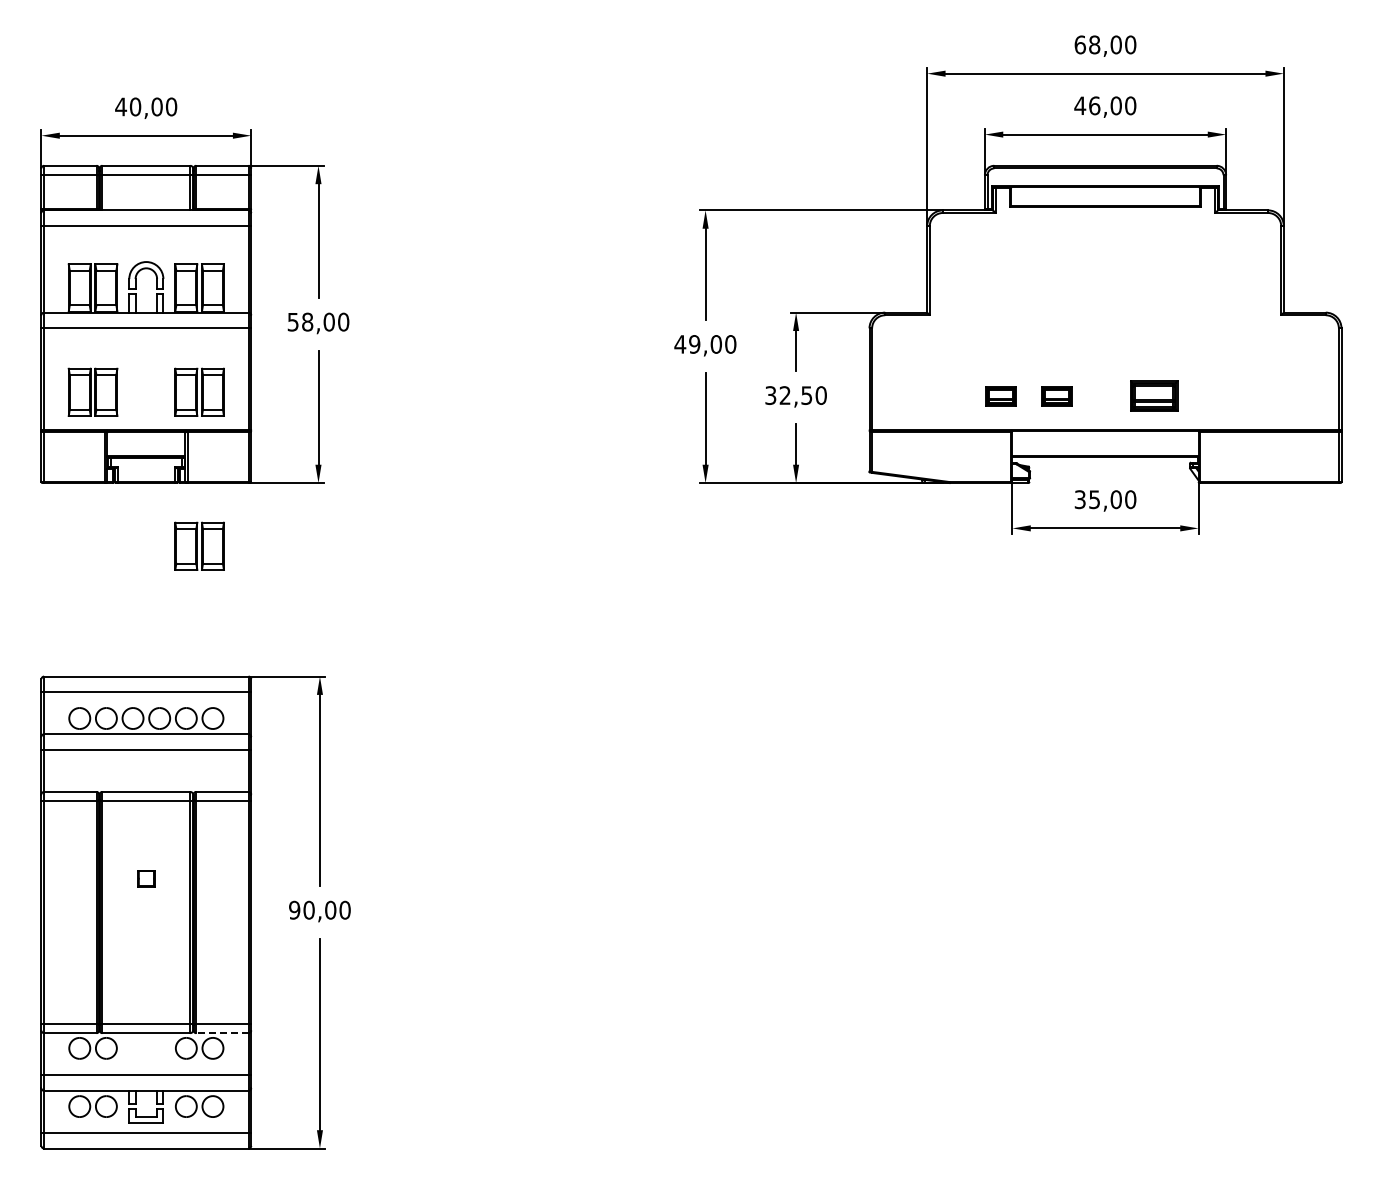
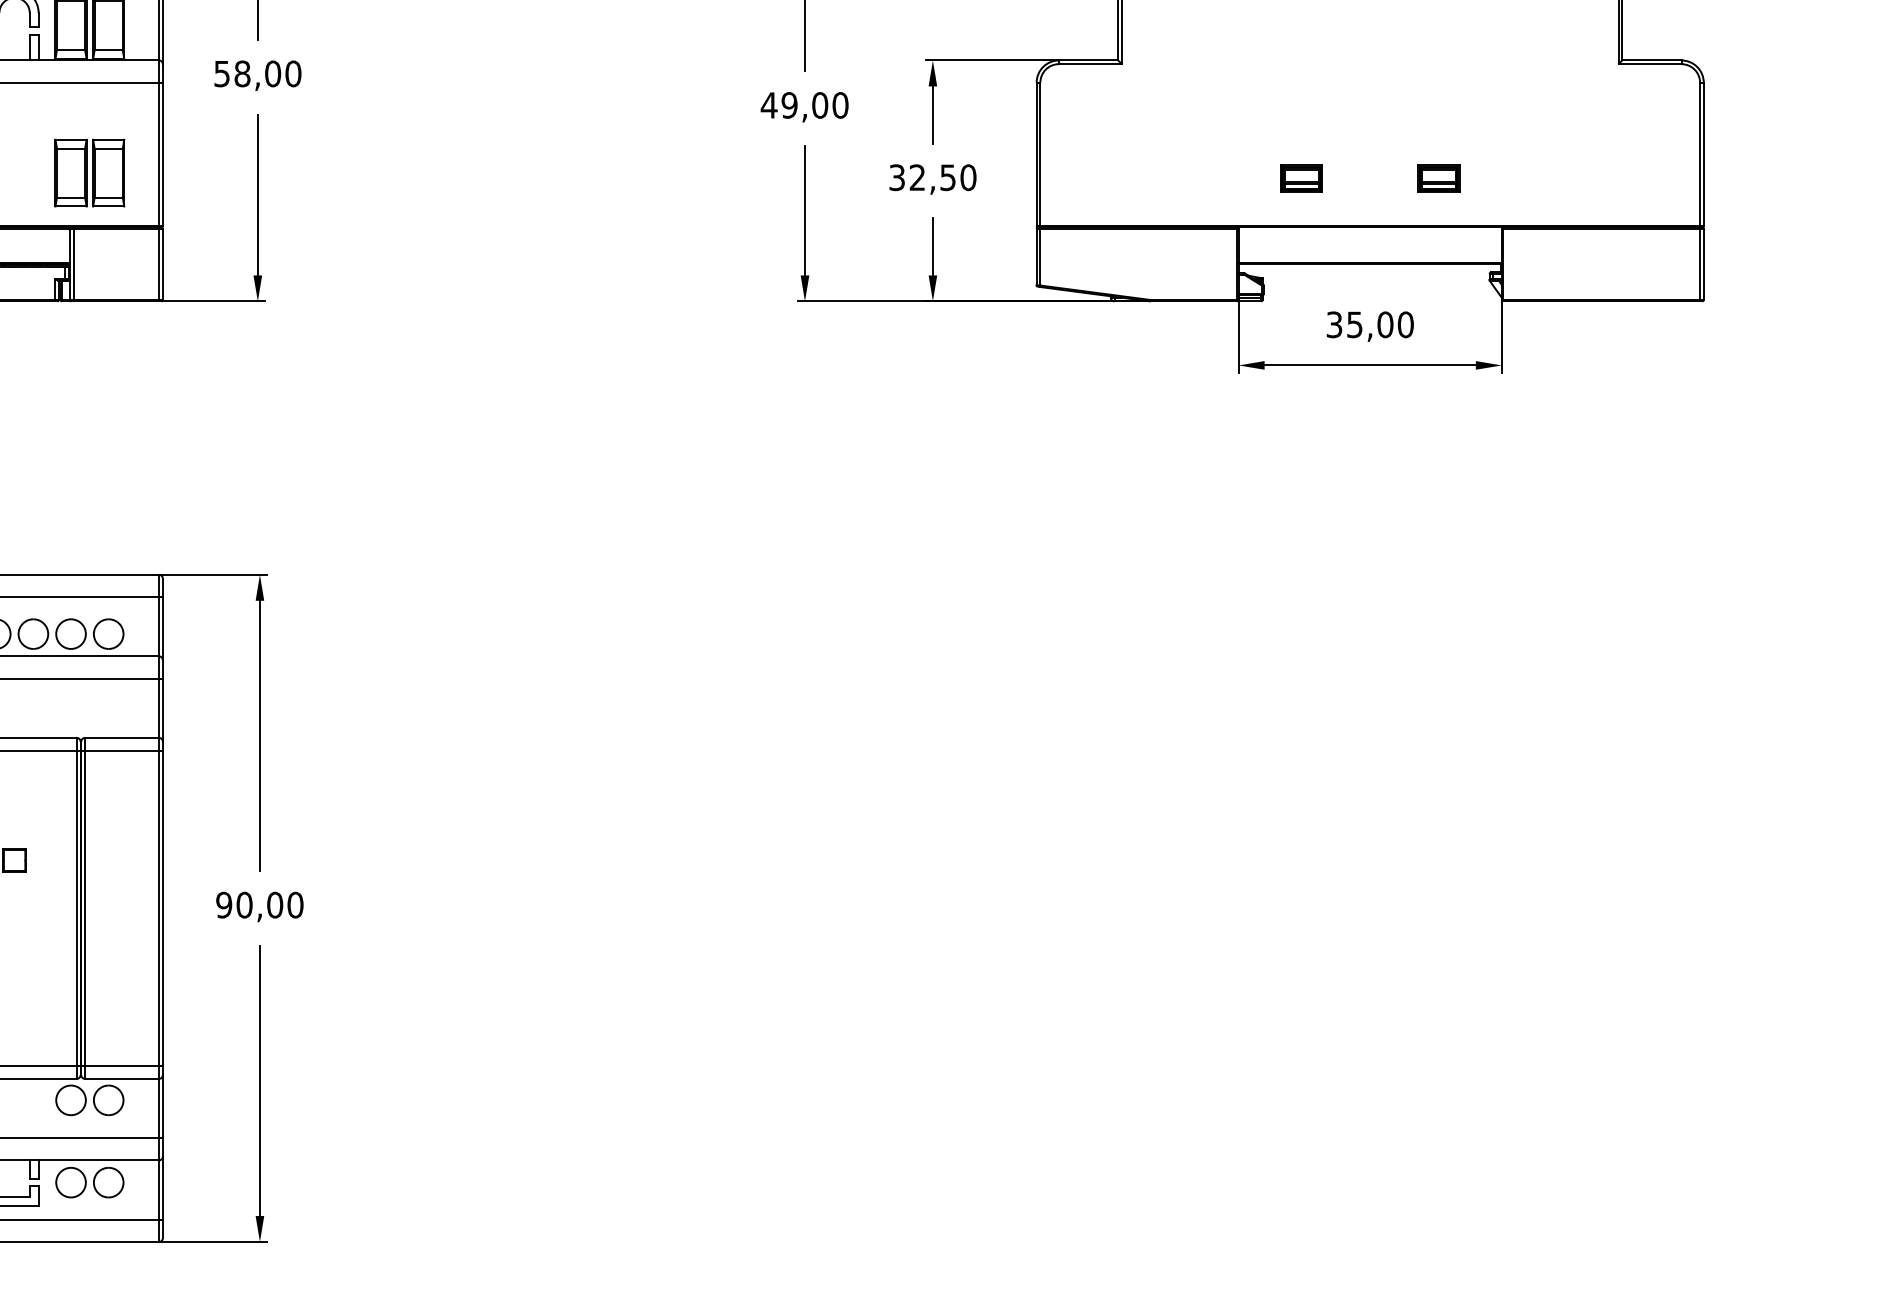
part: (1000, 396) -> (1221, 179), removed
part: (1153, 396) -> (1438, 179), size x0.62
part: (199, 545) -> (89, 389), removed
line: (221, 1033) -> (120, 1079), dashed -> solid

